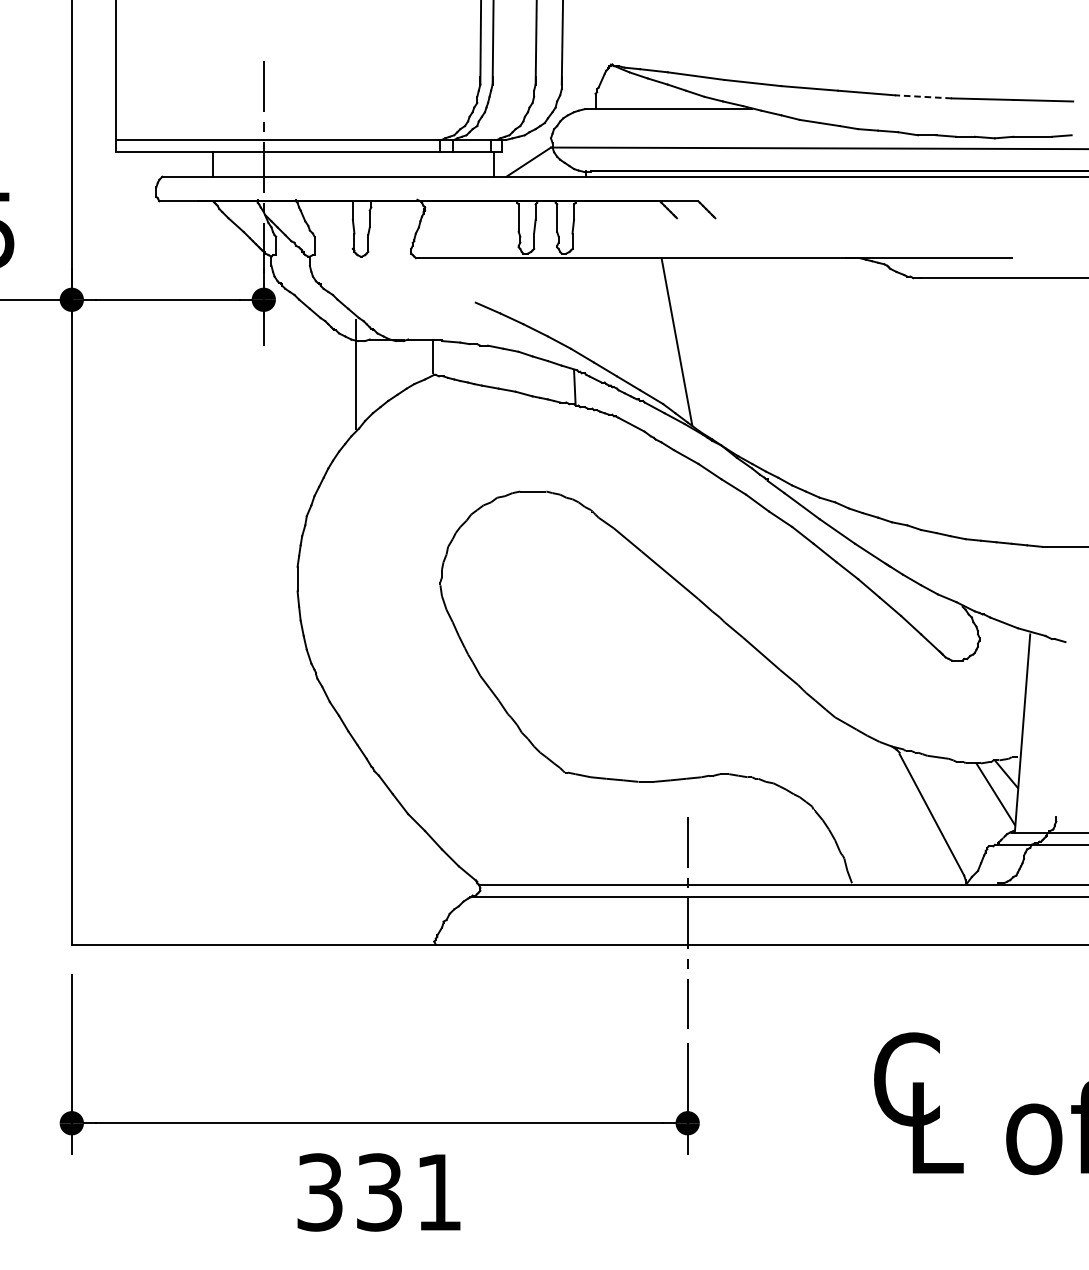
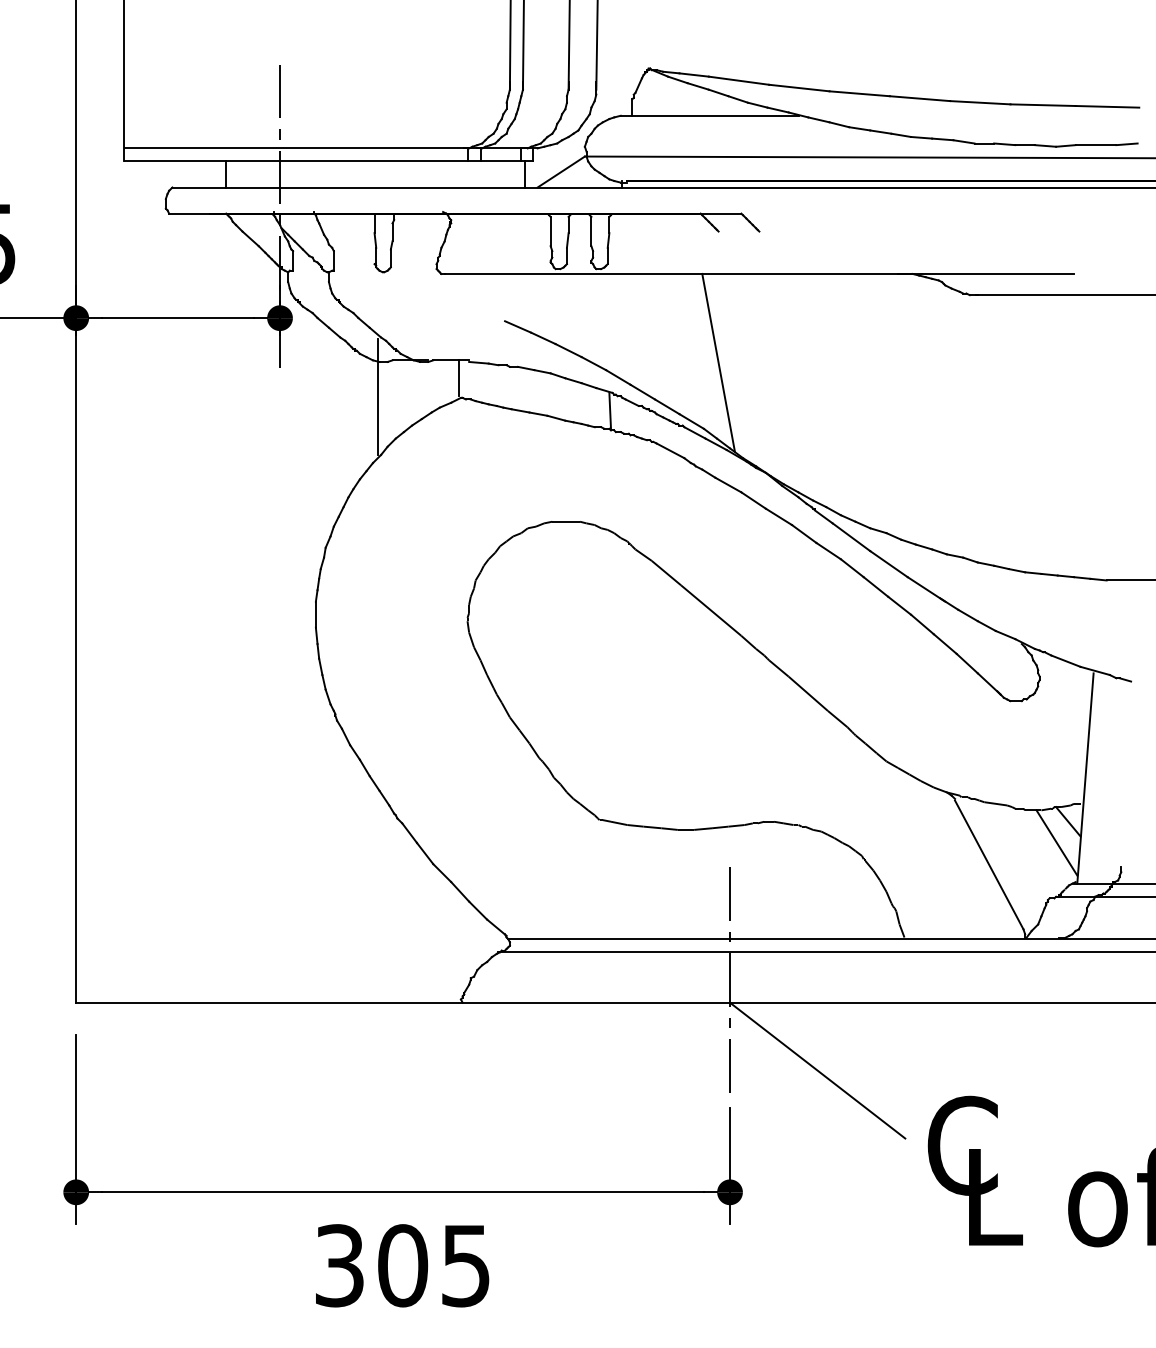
line: (922, 96) -> (979, 102), dashed -> solid
line: (770, 1008) -> (817, 1070), added
text: (408, 1192) -> (433, 1265), 331 -> 305

